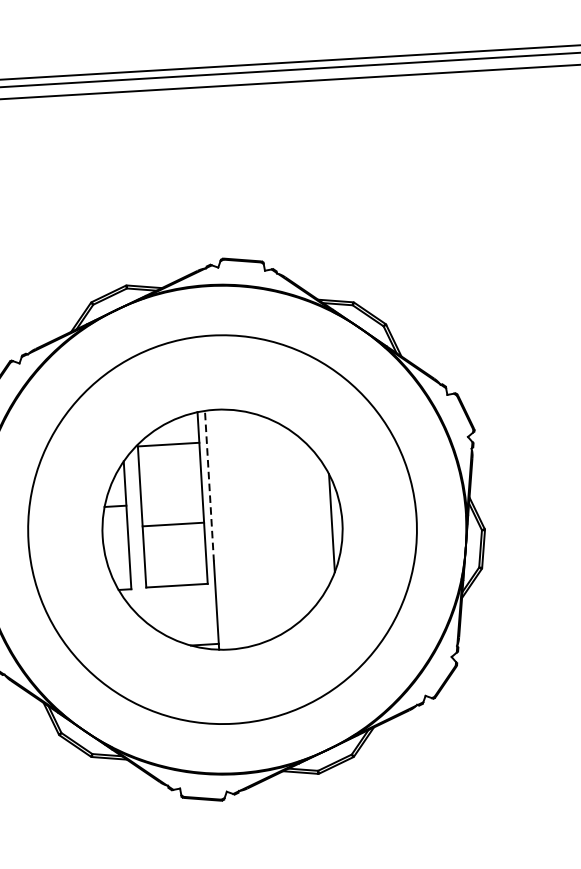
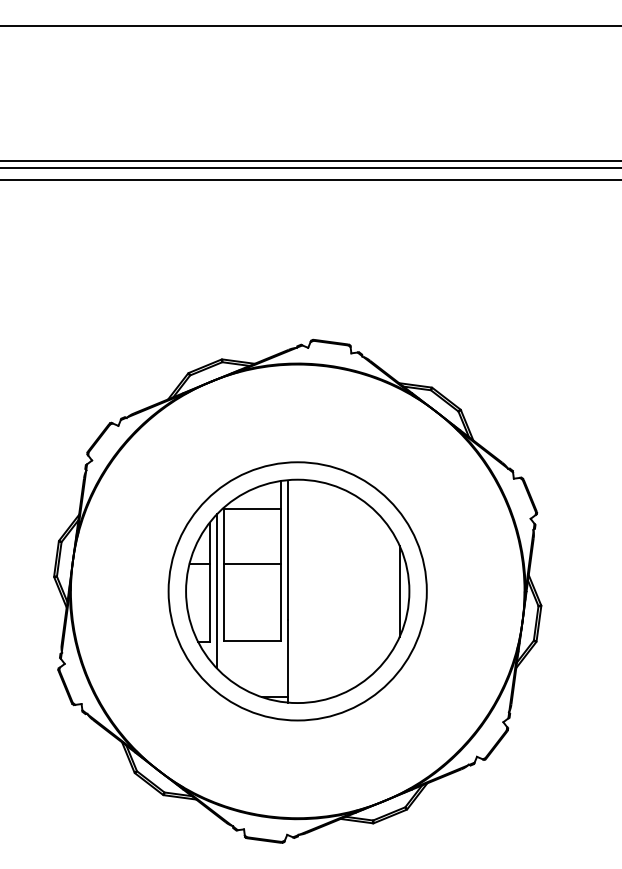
line: (209, 487) -> (287, 551), dashed -> solid
line: (172, 524) -> (251, 563), moved
circle: (222, 529) -> (297, 591), size x0.71
line: (135, 534) -> (216, 591), added

